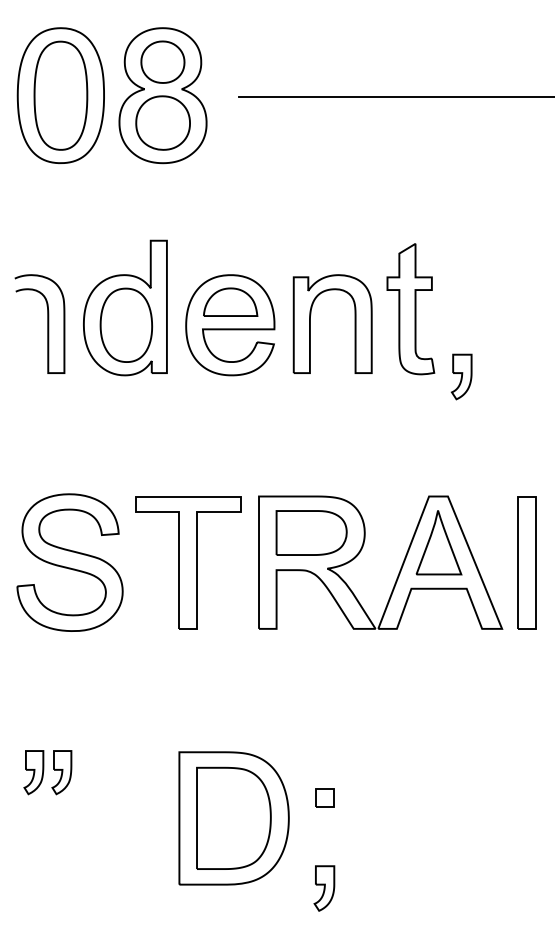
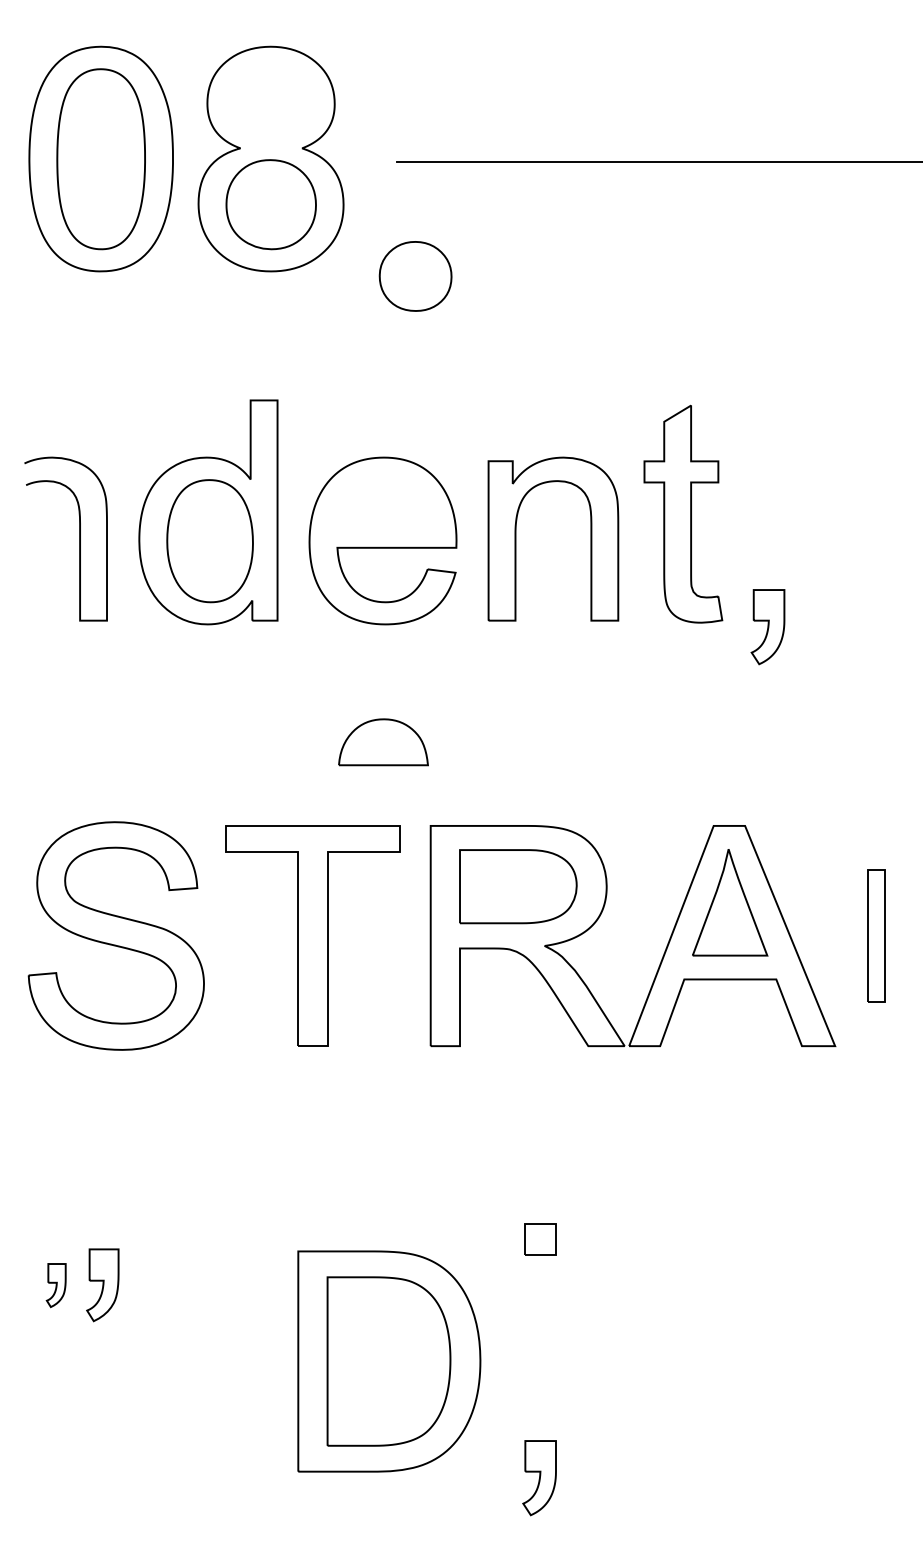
part: (162, 61) -> (414, 275), moved
part: (230, 301) -> (383, 741), moved
part: (526, 562) -> (875, 935), size x0.6
part: (33, 772) -> (55, 1285), size x0.6
part: (324, 797) -> (539, 1238), moved

